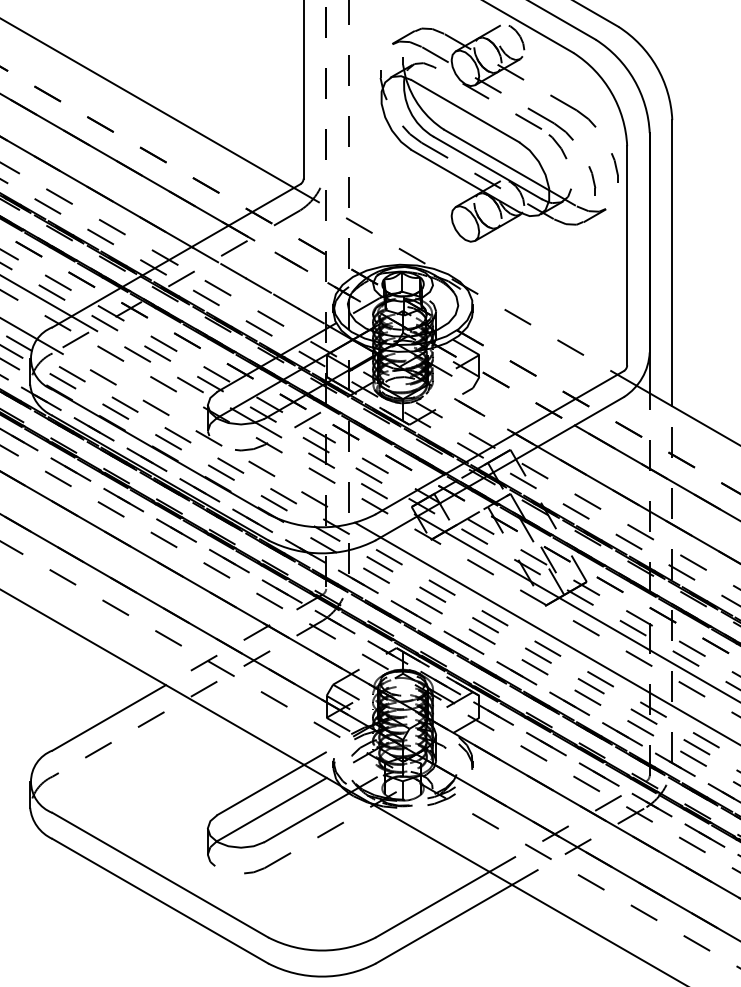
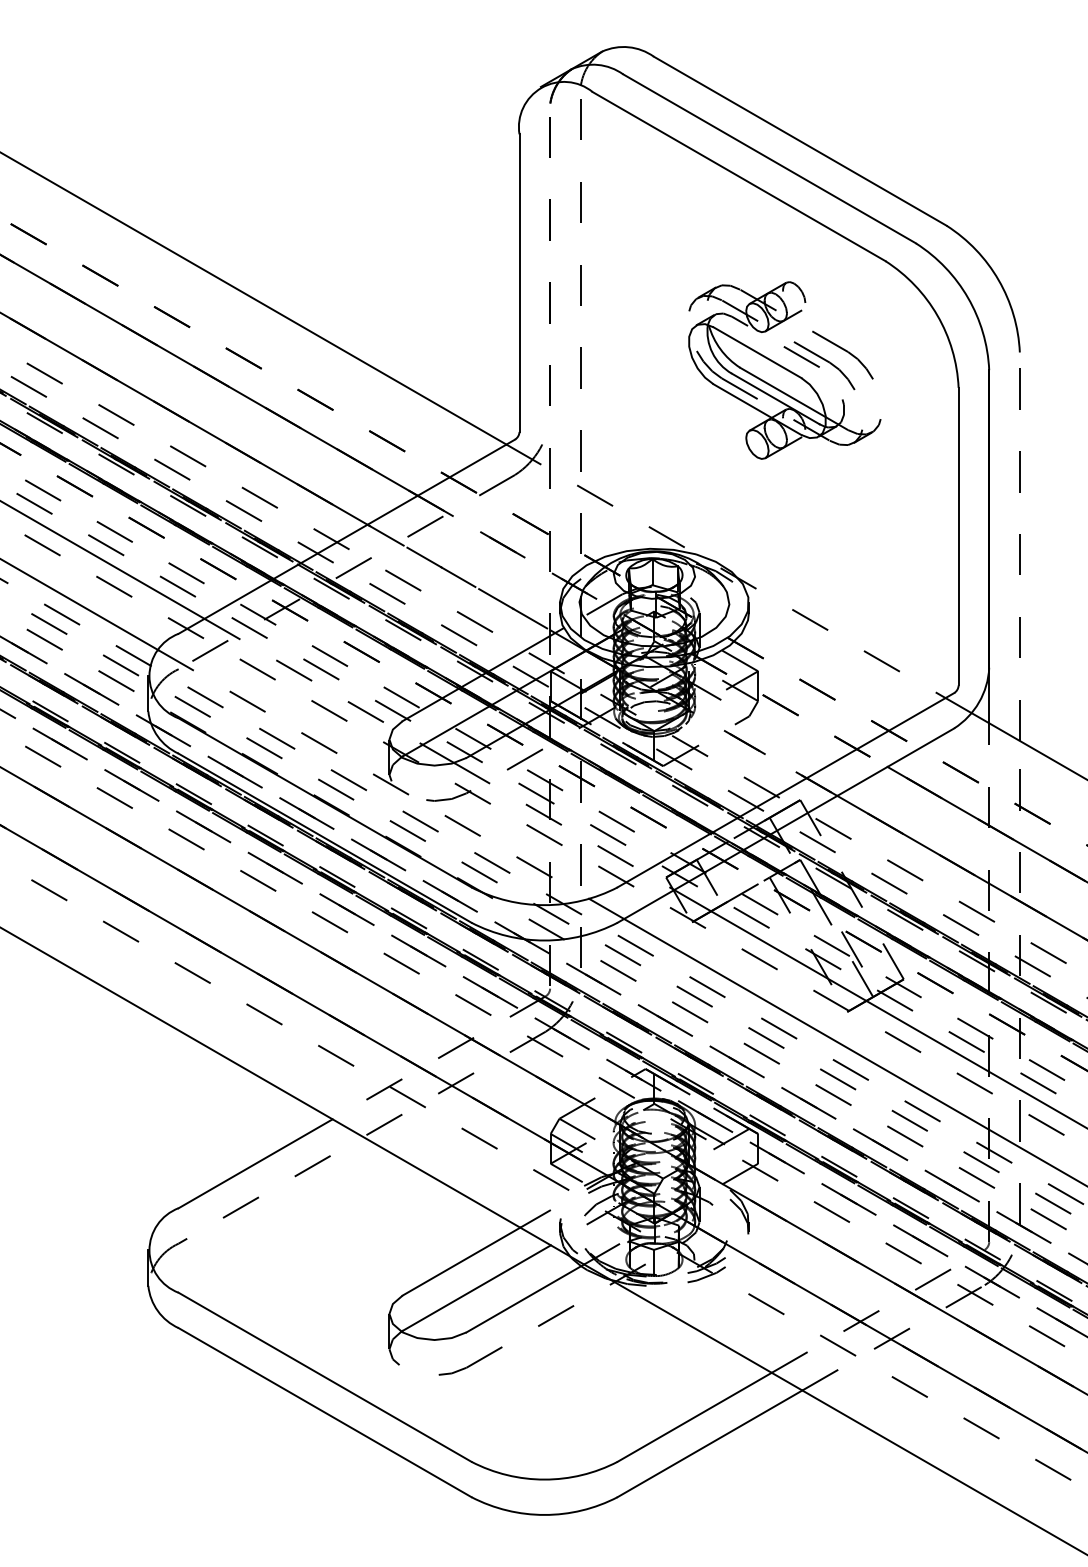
part: (498, 133) -> (784, 370), size x0.6
line: (672, 263) -> (1019, 546), solid -> dashed

